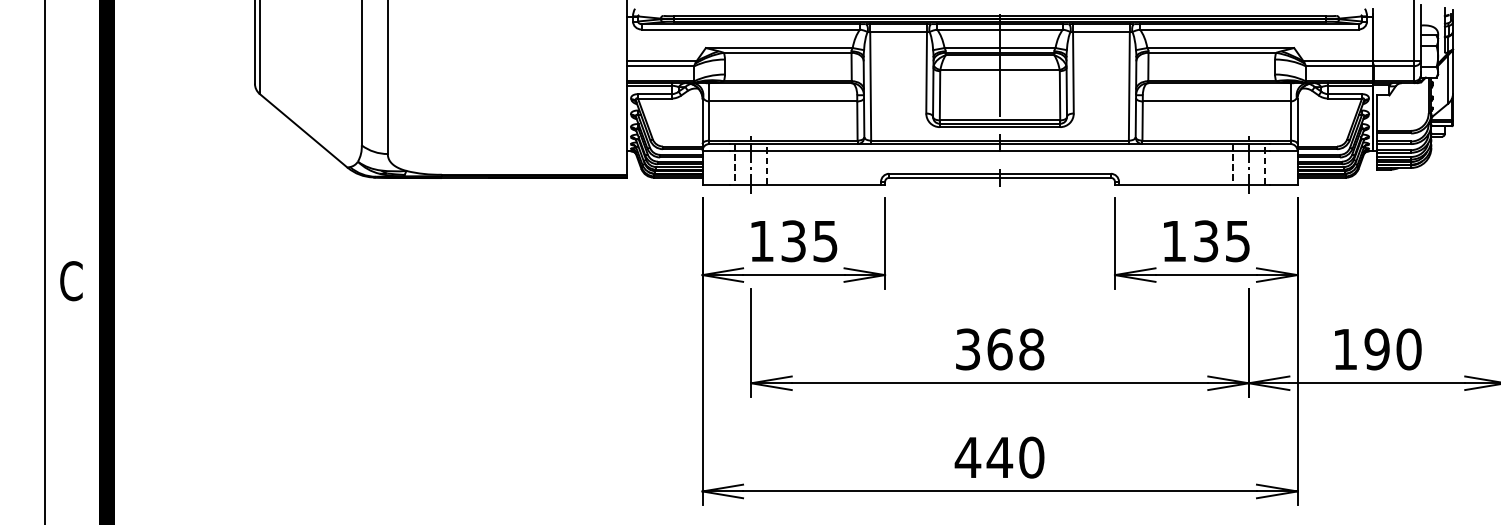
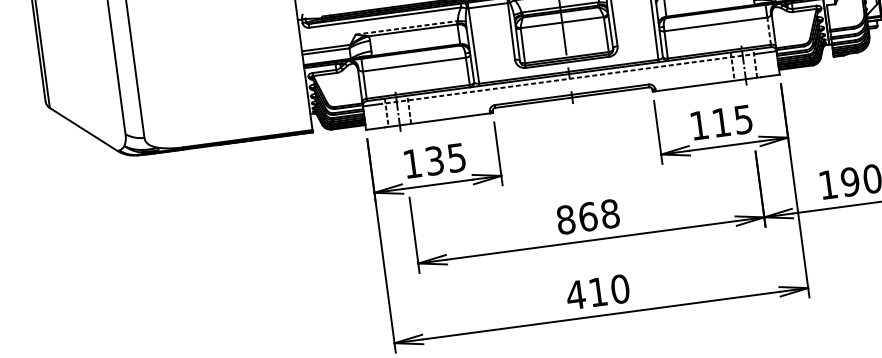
line: (779, 48) -> (406, 28), solid -> dashed
line: (1290, 121) -> (768, 31), solid -> dashed
line: (999, 150) -> (569, 78), solid -> dashed
text: (1206, 241) -> (721, 122), 135 -> 115
text: (967, 349) -> (565, 219), 368 -> 868
text: (999, 457) -> (597, 292), 440 -> 410

